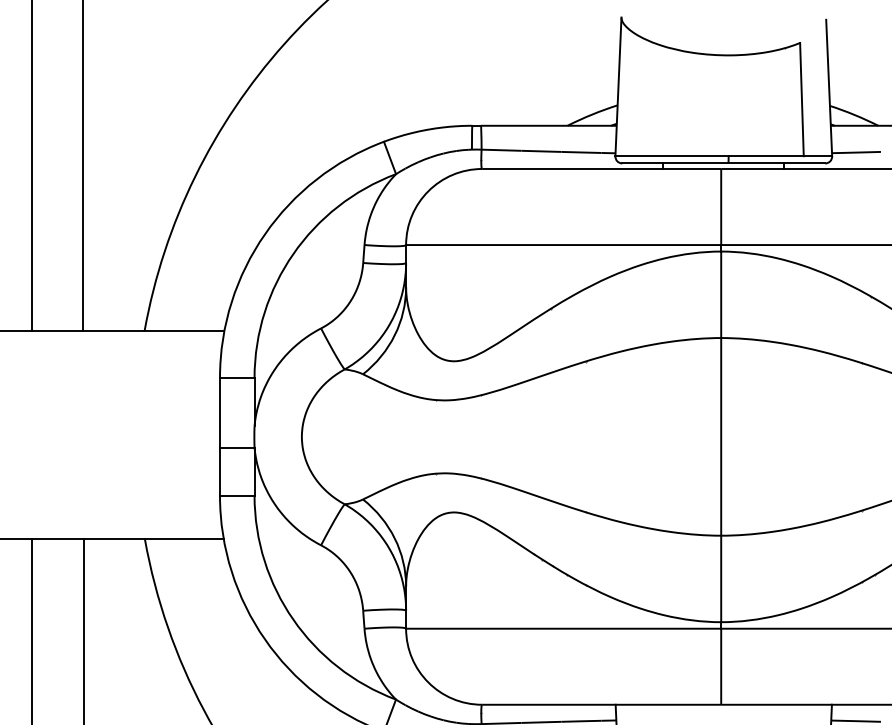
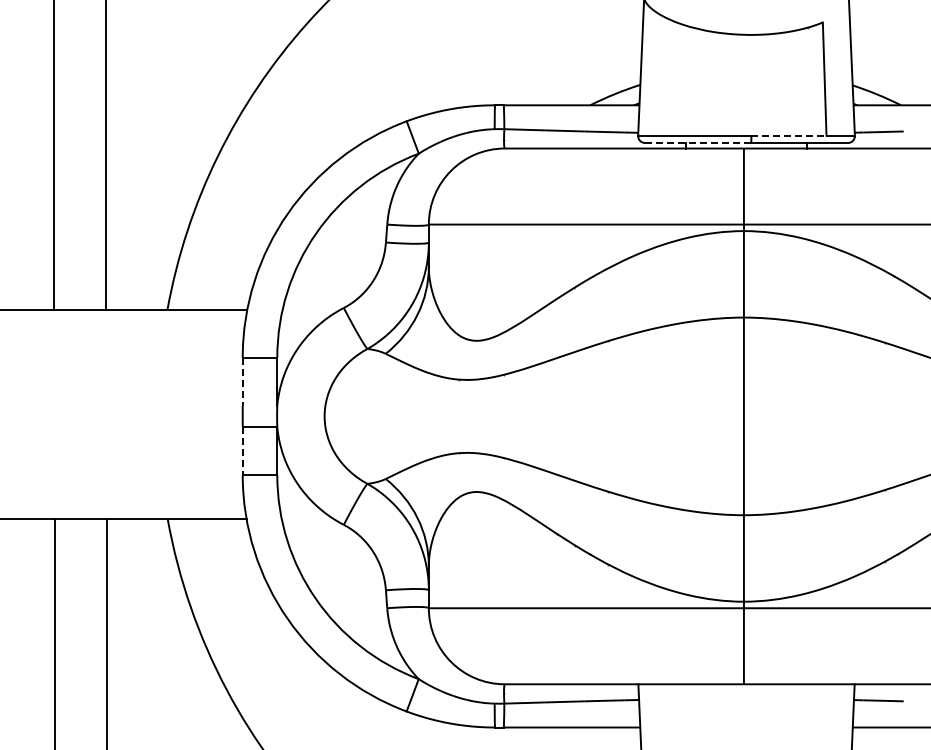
line: (765, 155) -> (788, 135), solid -> dashed
line: (675, 163) -> (698, 143), solid -> dashed
line: (219, 402) -> (242, 382), solid -> dashed
line: (219, 471) -> (242, 451), solid -> dashed

